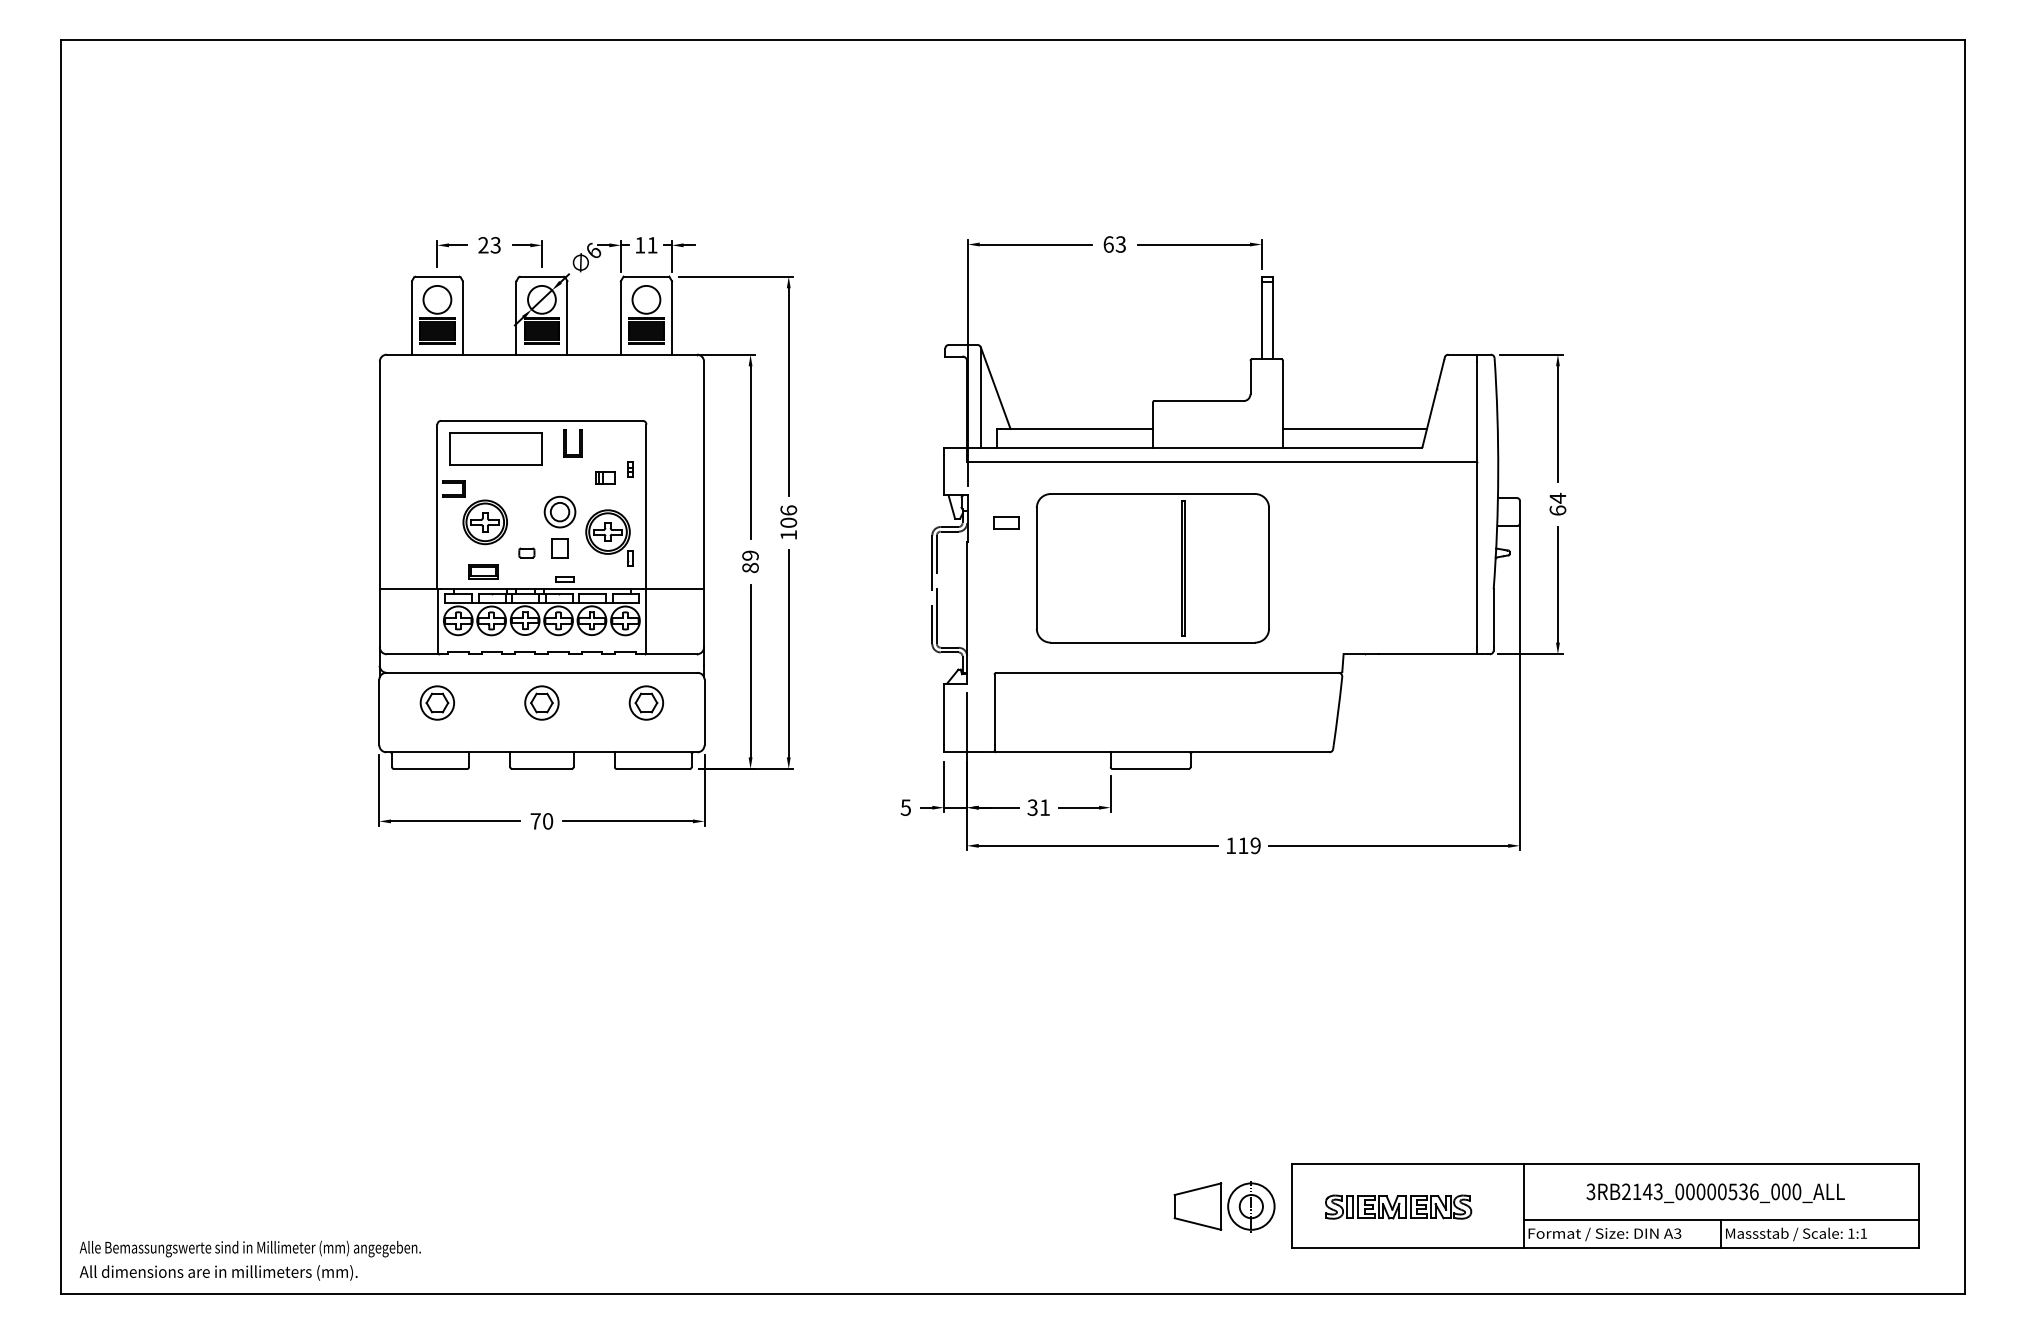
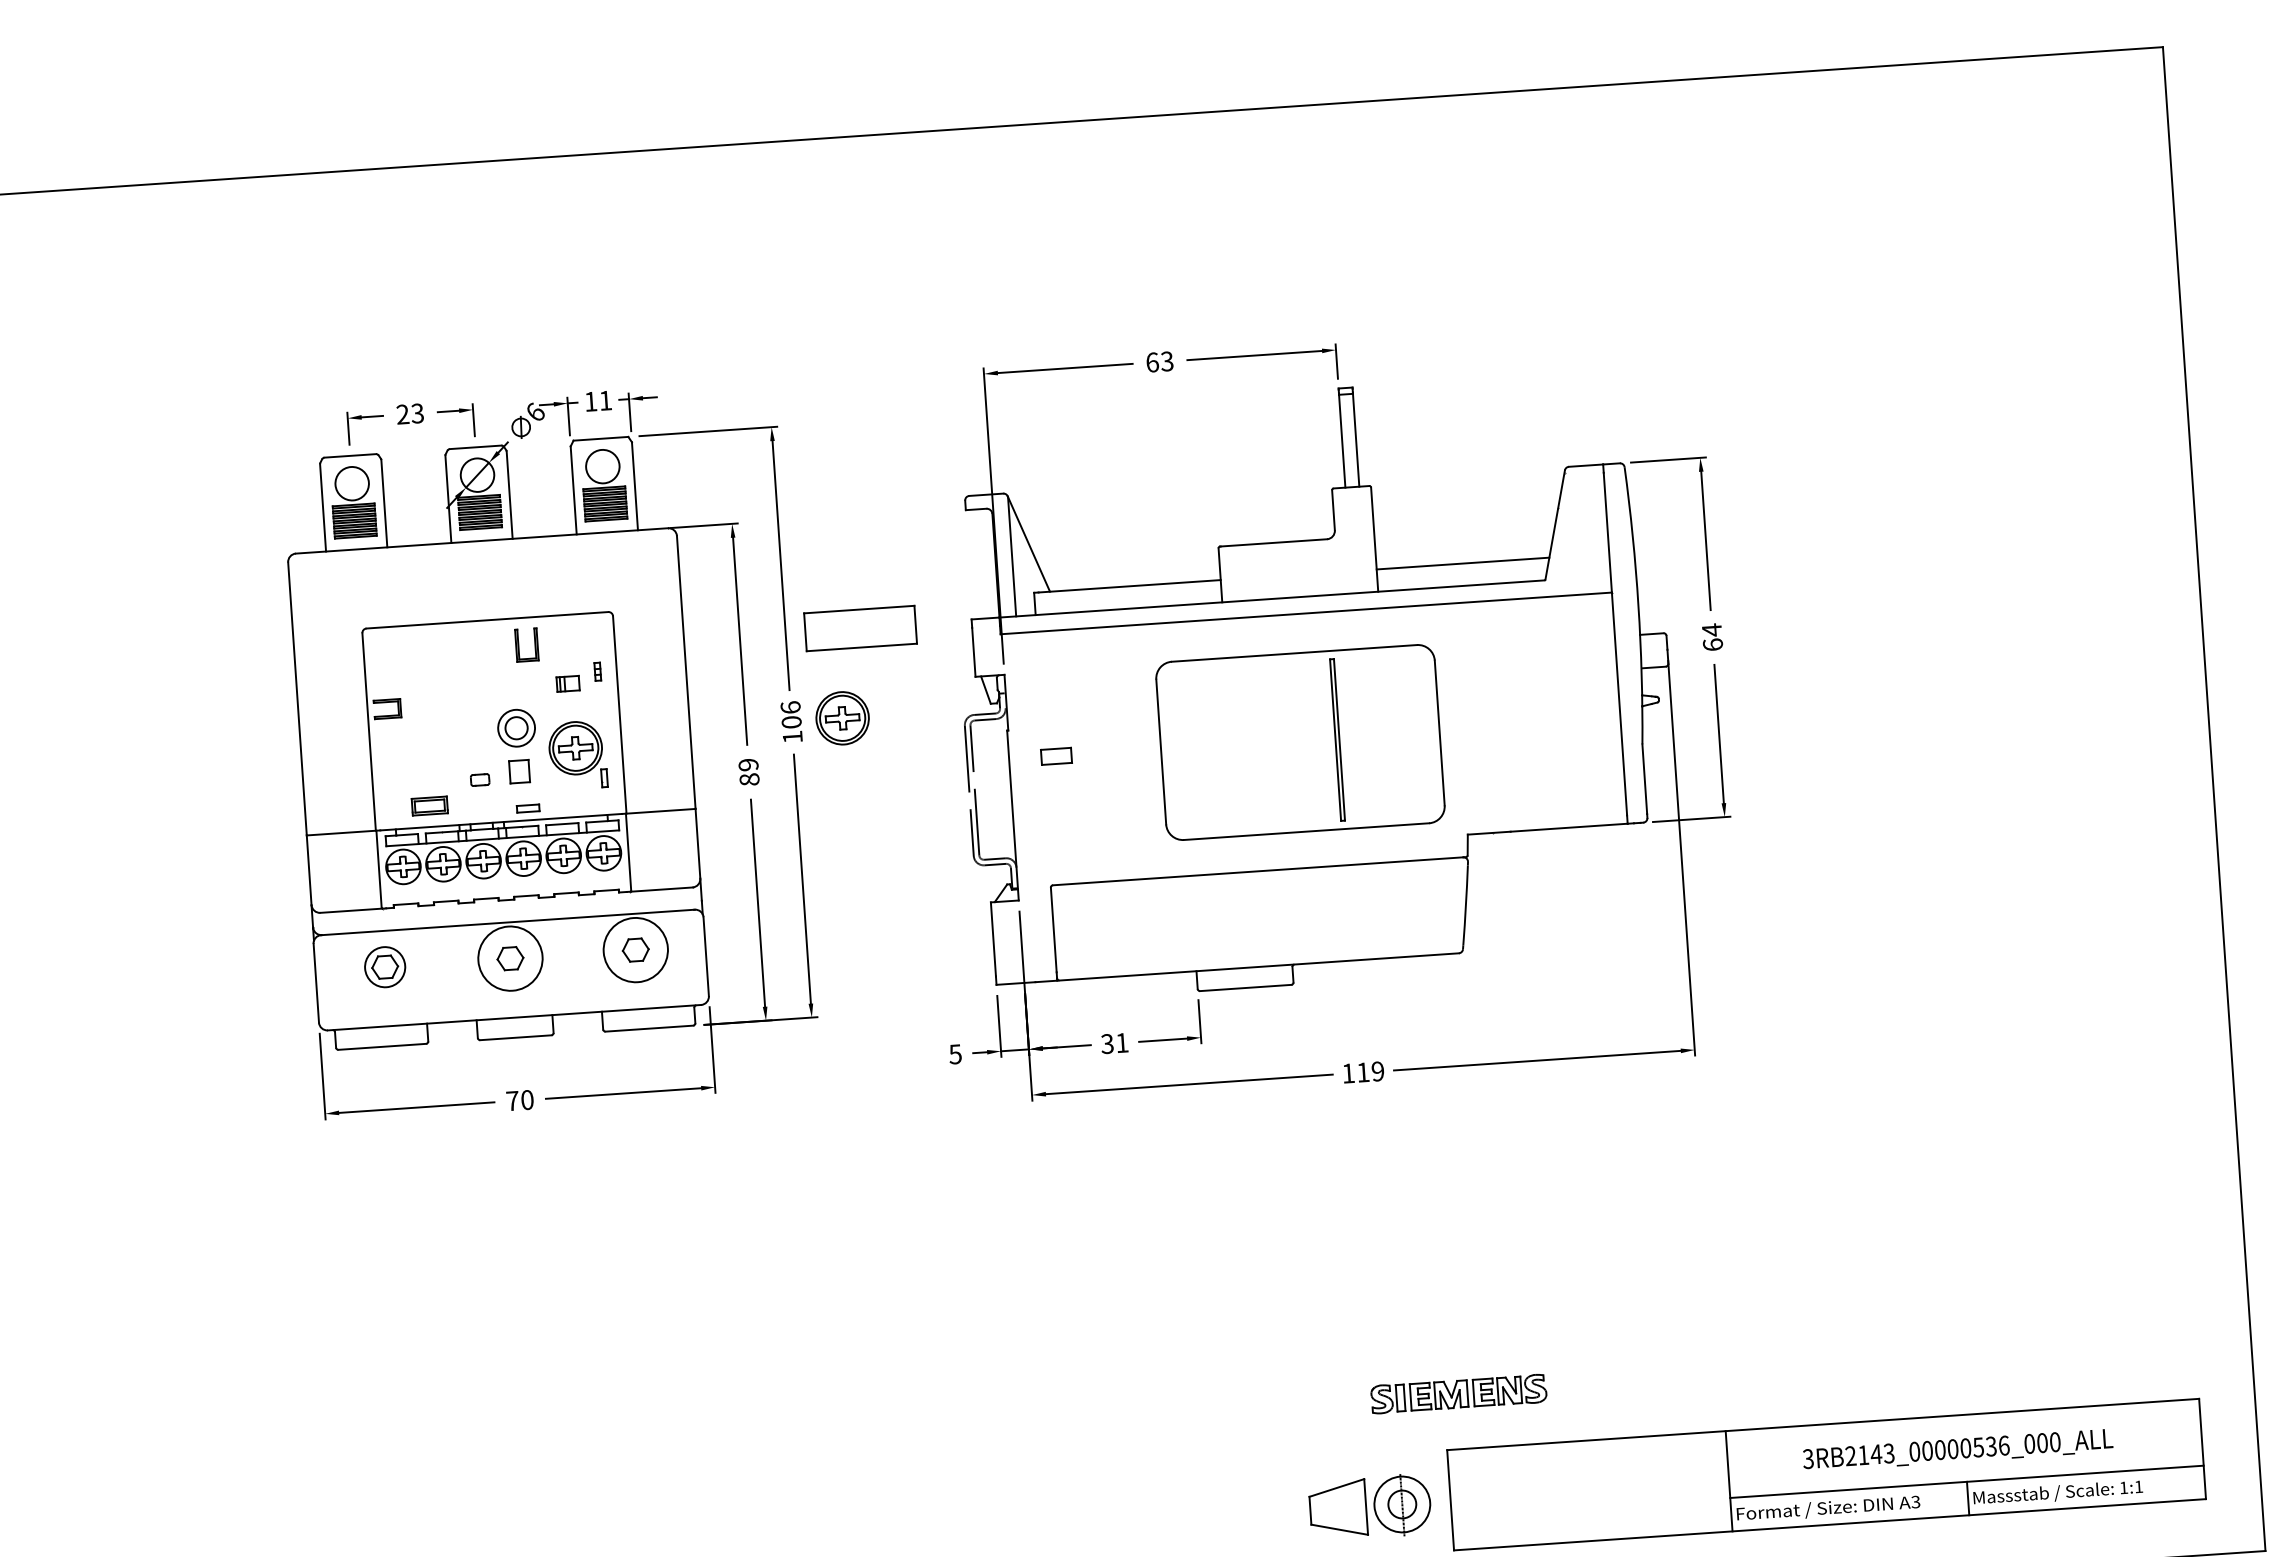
part: (495, 448) -> (859, 628), moved
part: (484, 522) -> (841, 718), moved
part: (1006, 522) -> (1056, 755), moved
part: (1152, 568) -> (1299, 742), moved
circle: (541, 702) -> (509, 958), size x1.6
circle: (646, 702) -> (635, 949), size x1.6
part: (1398, 1206) -> (1458, 1393), moved

